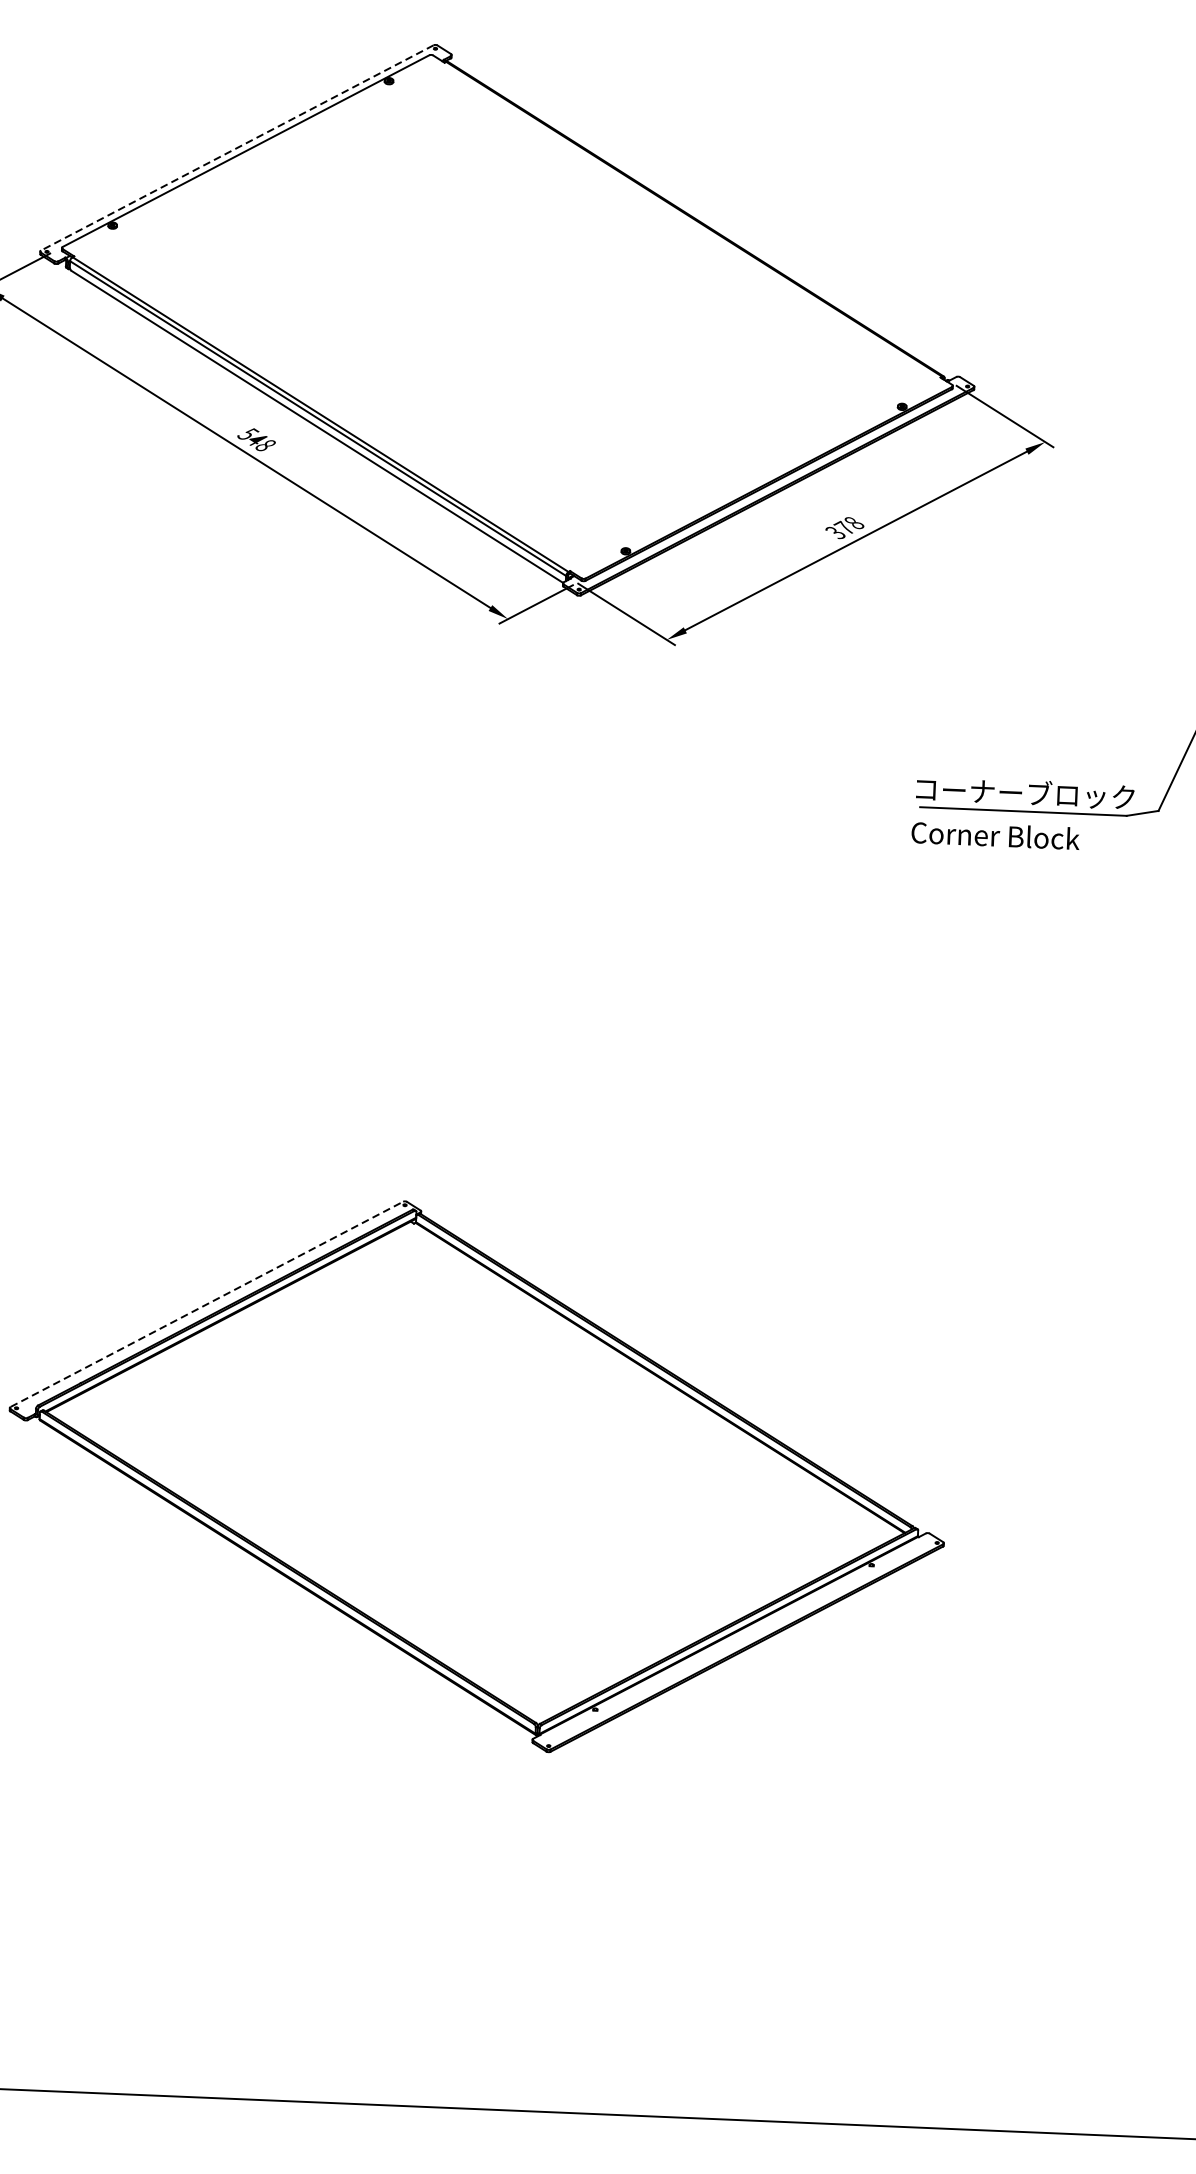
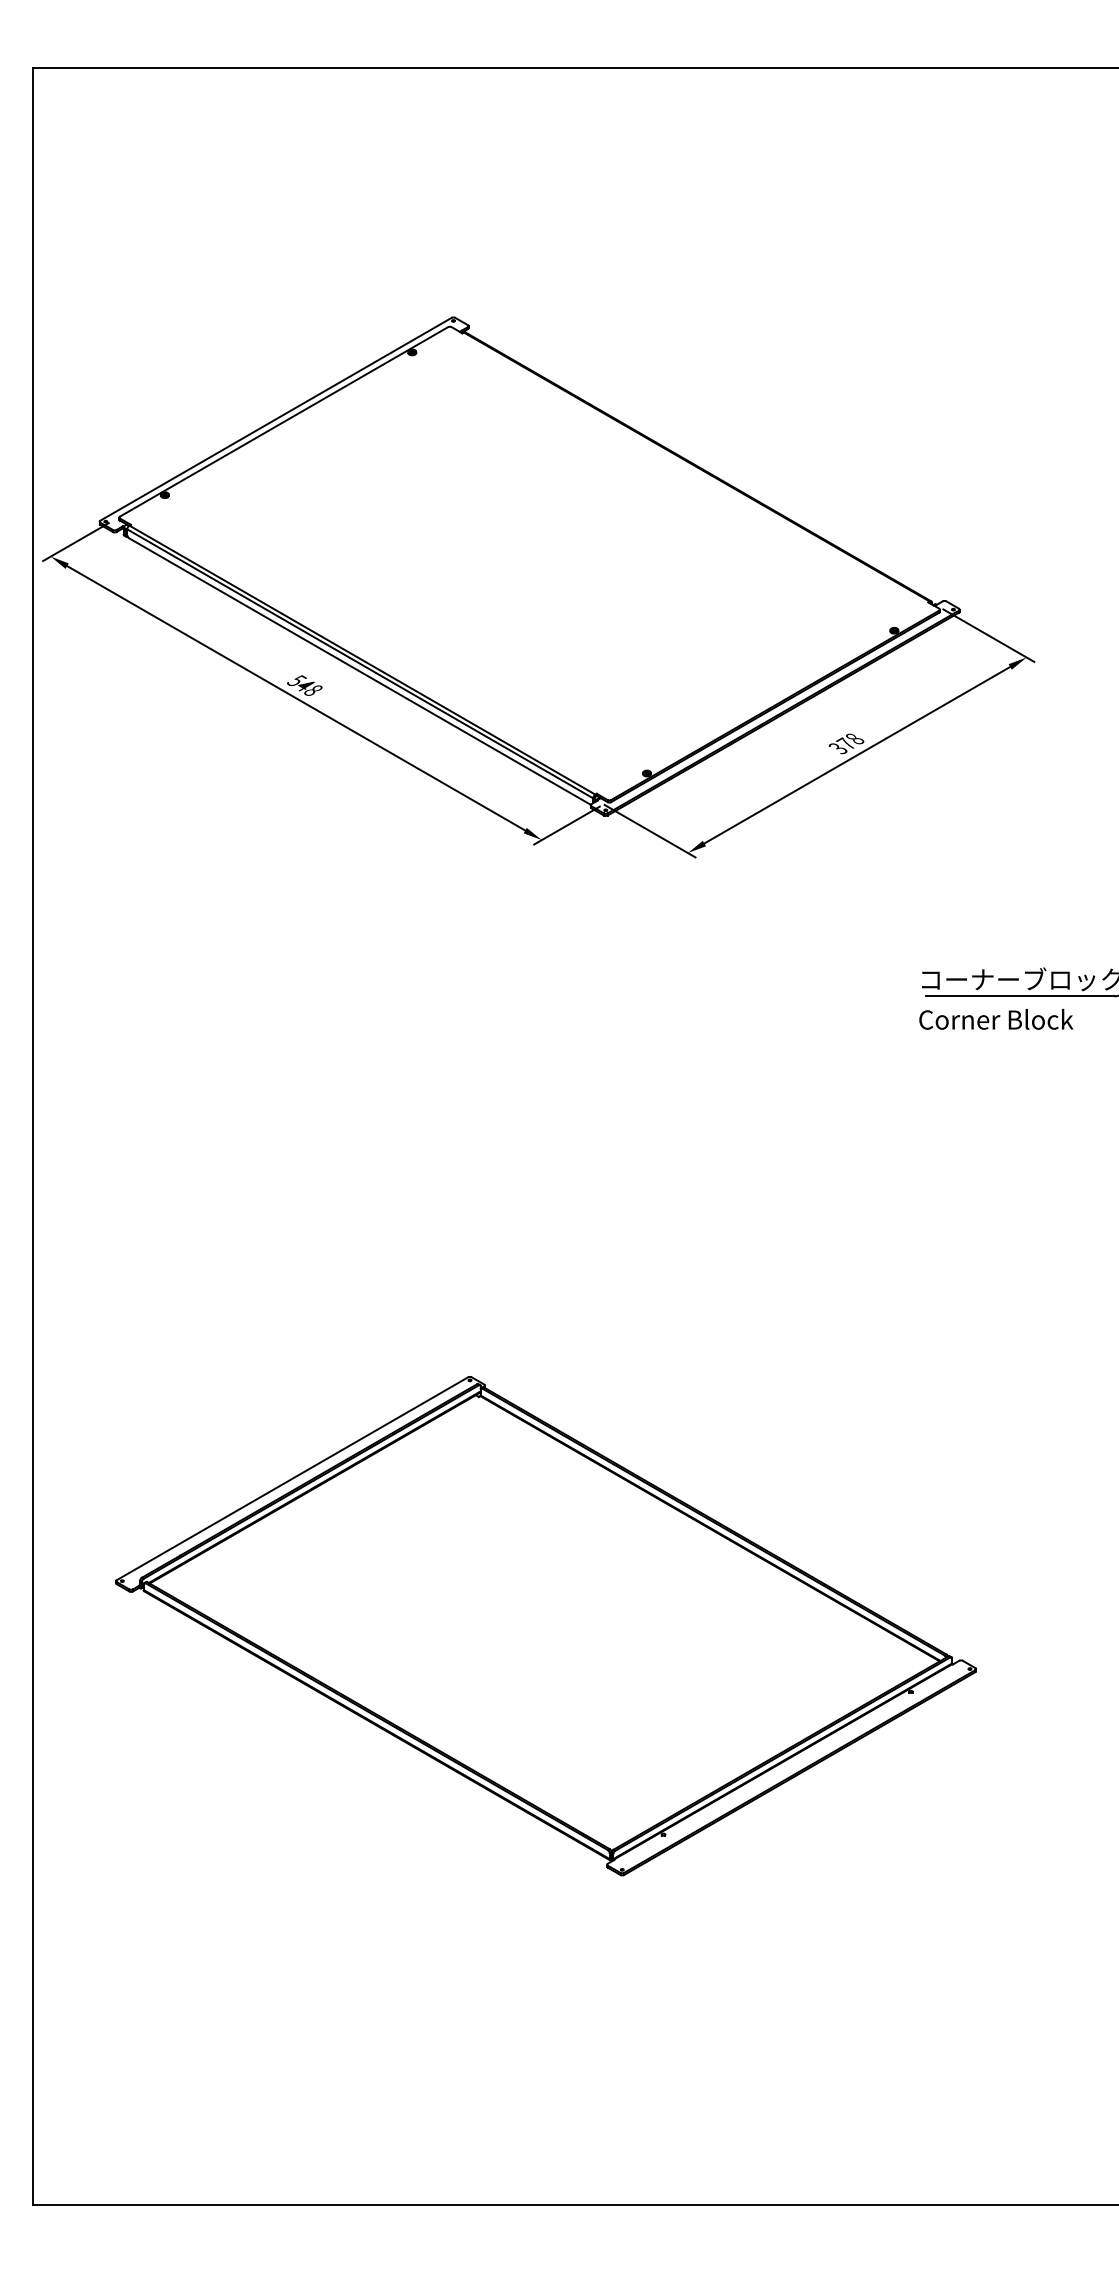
line: (237, 148) -> (276, 419), dashed -> solid
line: (206, 1304) -> (292, 1478), dashed -> solid

